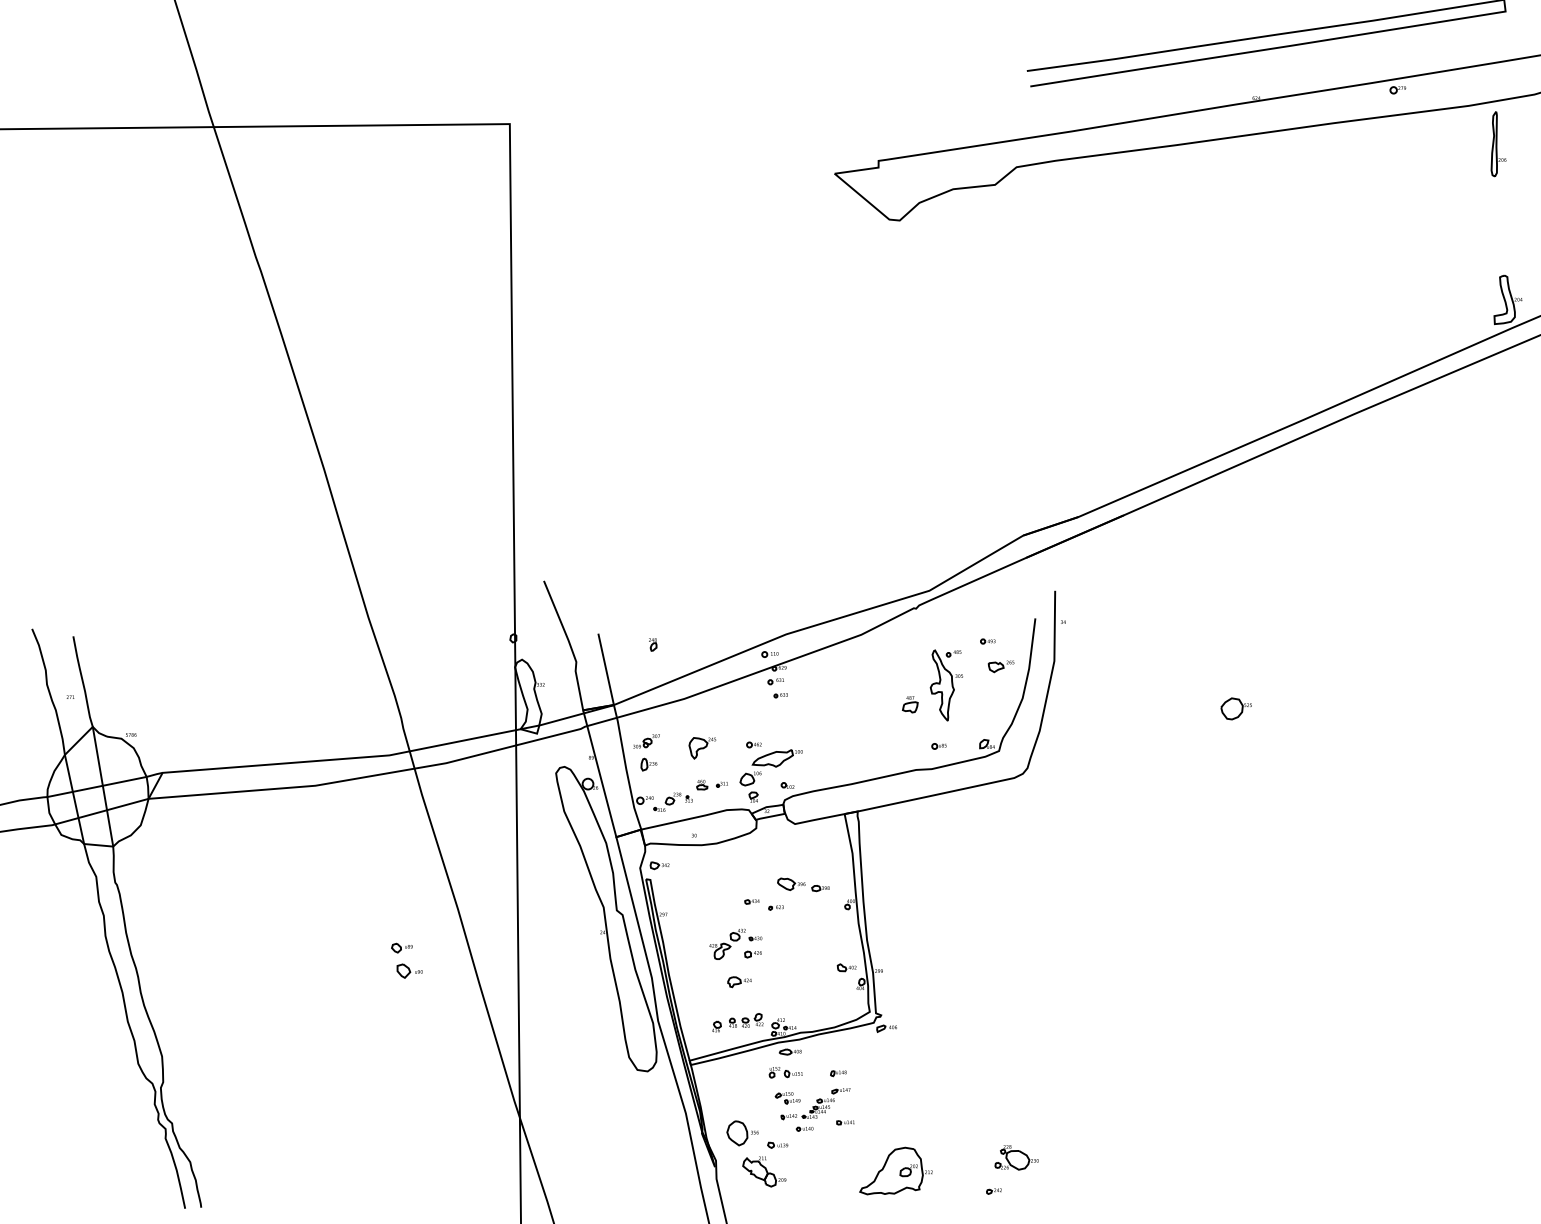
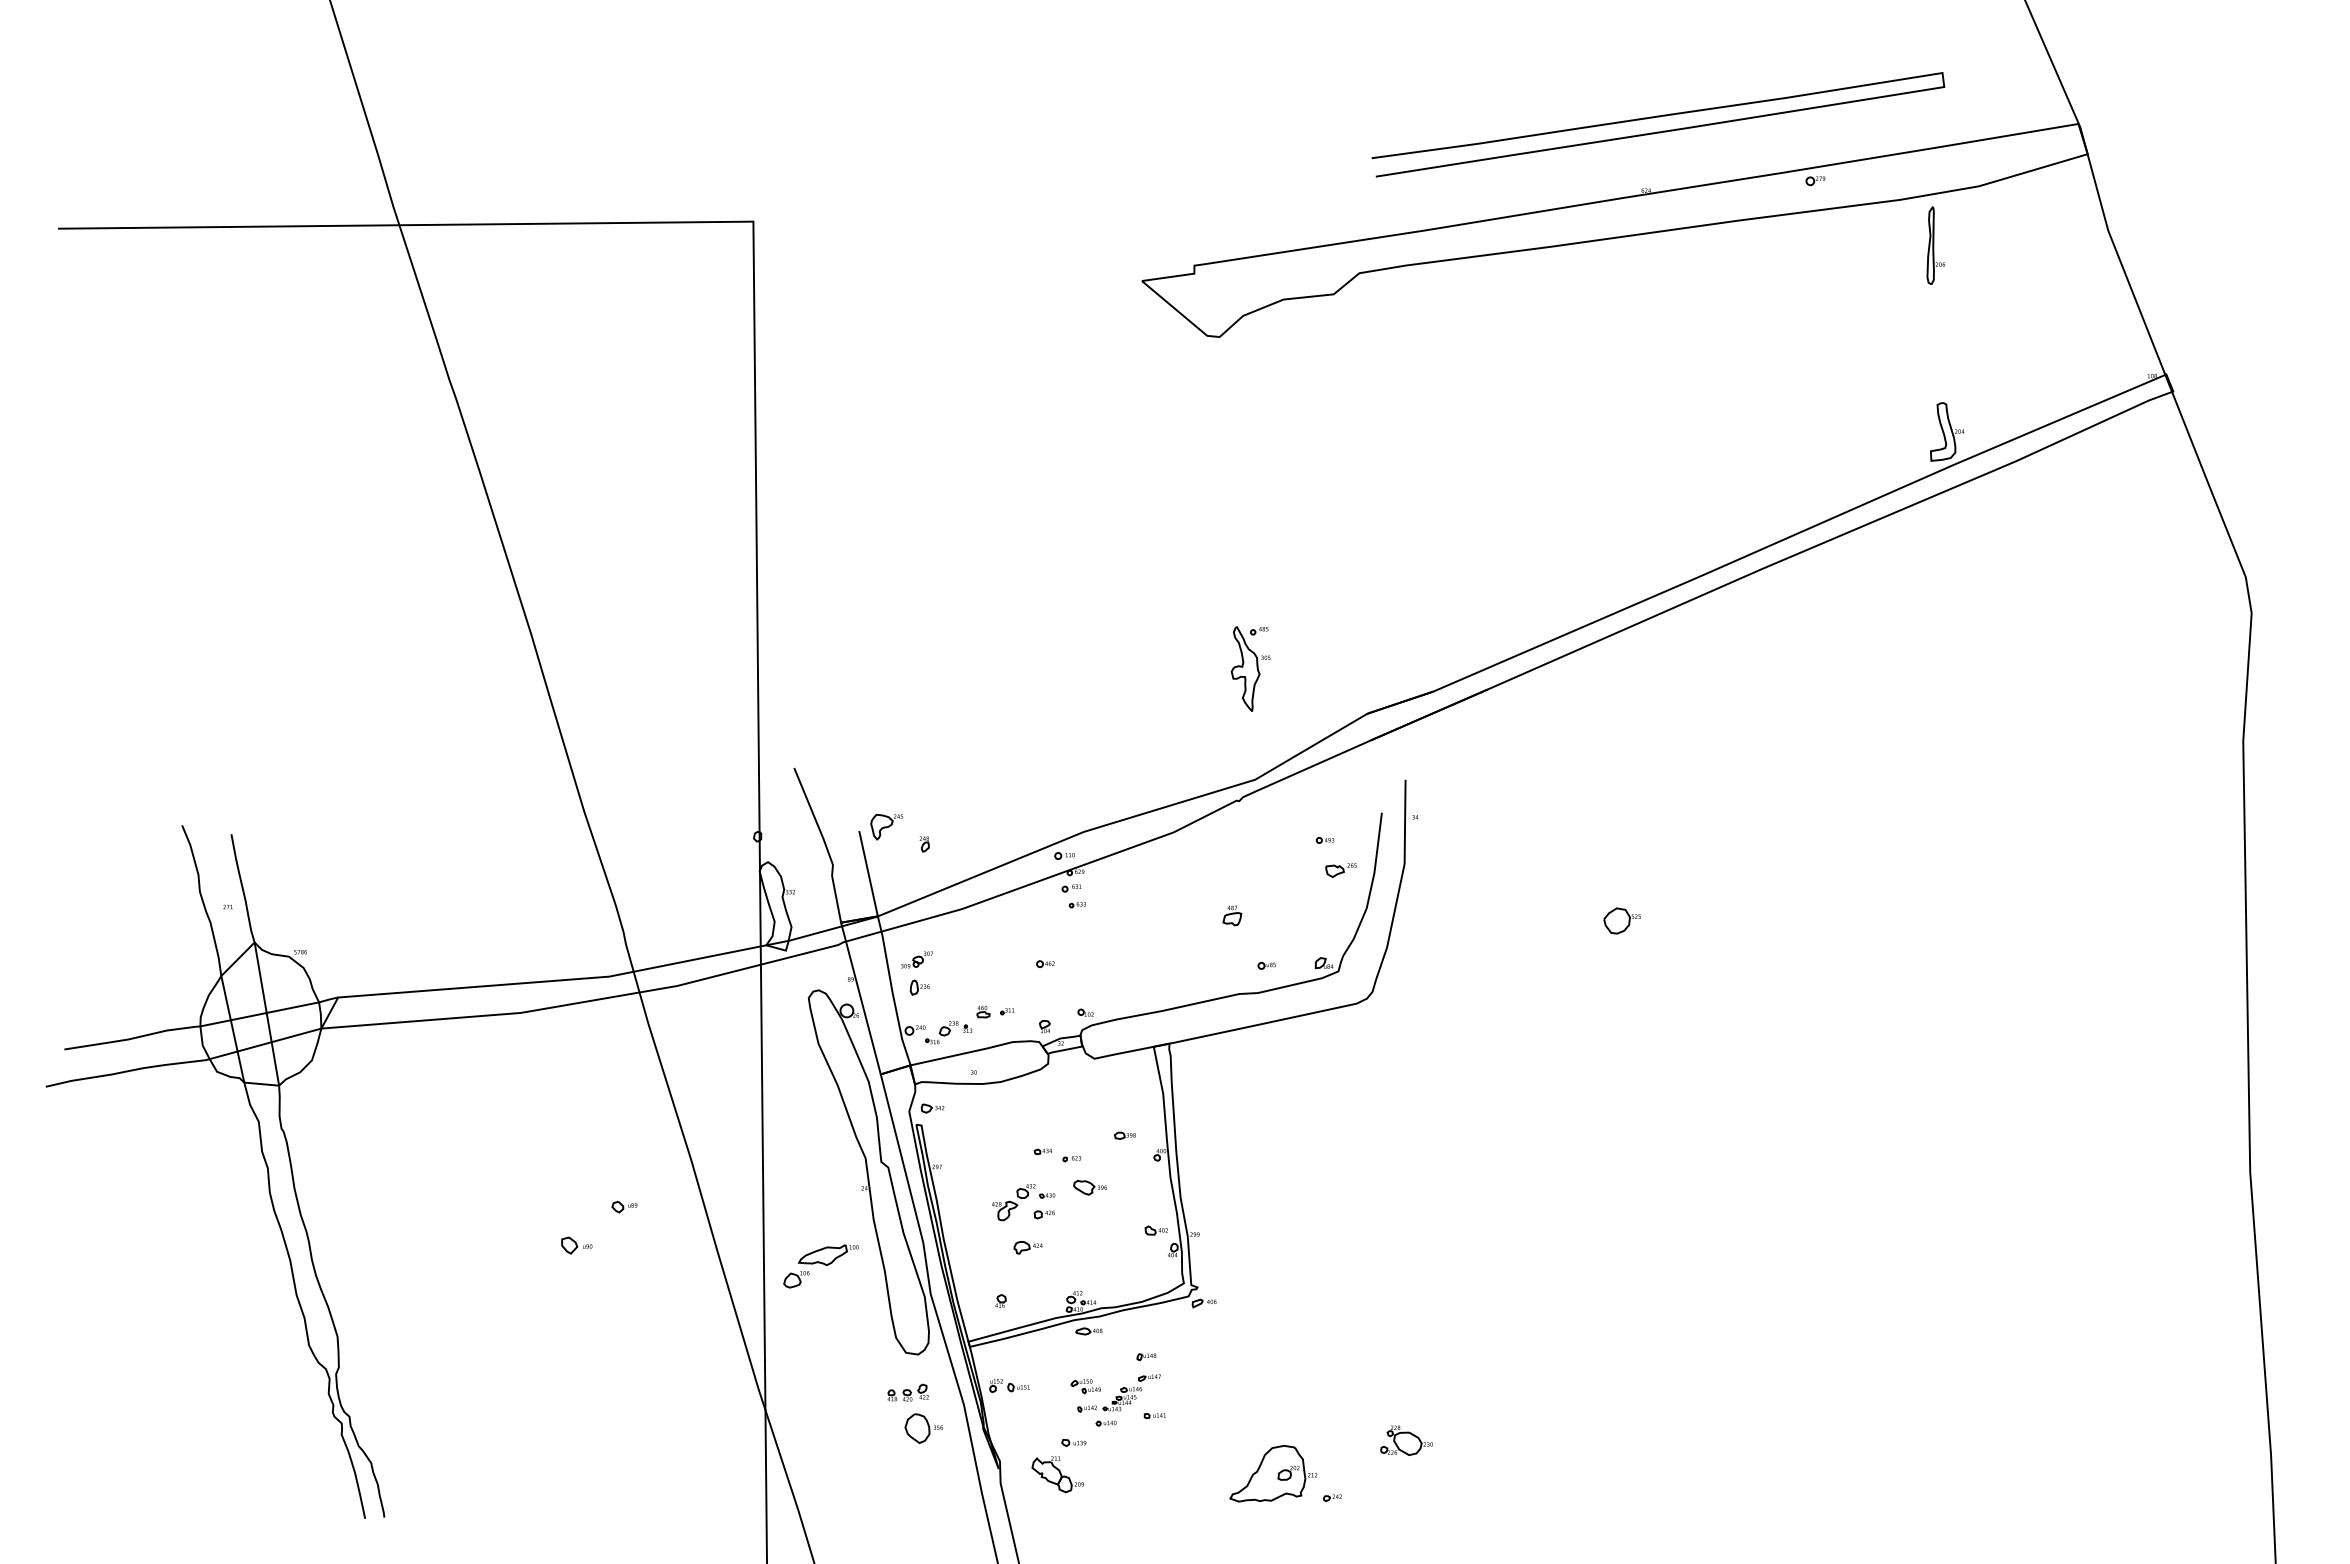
part: (946, 685) -> (1250, 668), moved
part: (702, 747) -> (886, 826), moved
part: (770, 767) -> (820, 1266), moved
part: (790, 884) -> (1089, 1187), moved
part: (409, 971) -> (576, 1245), moved
part: (745, 1020) -> (907, 1392), moved
part: (785, 1072) -> (1009, 1385), moved
part: (742, 1133) -> (923, 1428), moved
part: (1016, 1157) -> (1406, 1440), moved
part: (896, 1170) -> (1273, 1473), moved

